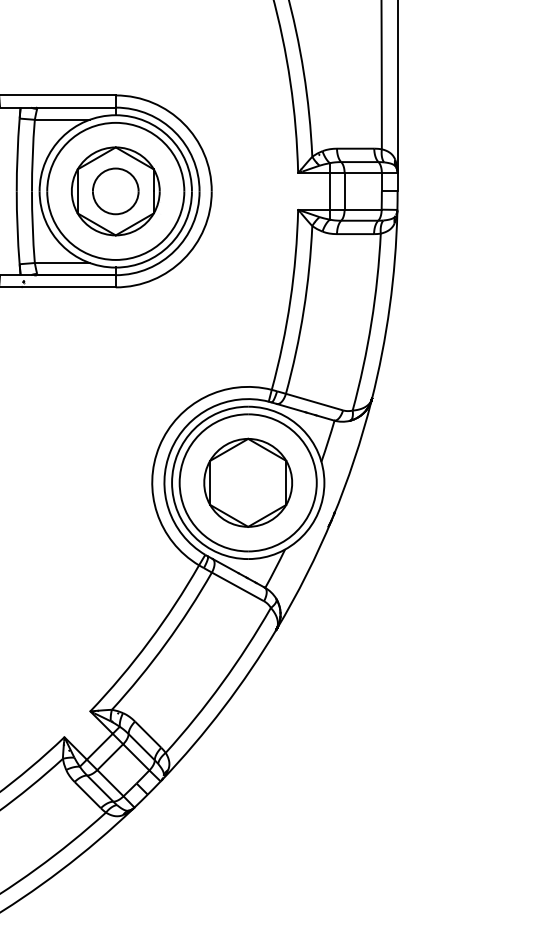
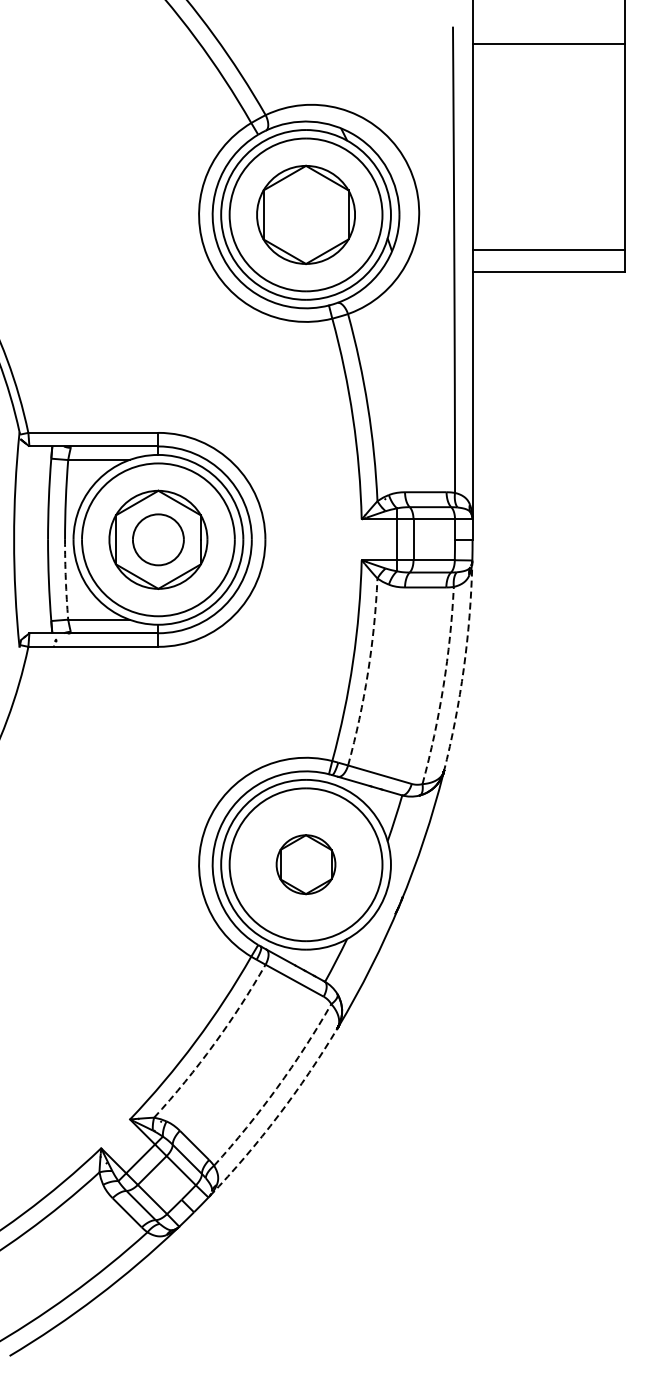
arc: (32, 226) -> (65, 579), solid -> dashed
arc: (389, 306) -> (463, 668), solid -> dashed
arc: (303, 310) -> (367, 672), solid -> dashed
arc: (371, 322) -> (443, 686), solid -> dashed
part: (247, 482) -> (305, 864), size x0.6
arc: (166, 644) -> (214, 1044), solid -> dashed
arc: (222, 683) -> (277, 1088), solid -> dashed
arc: (223, 707) -> (278, 1115), solid -> dashed

